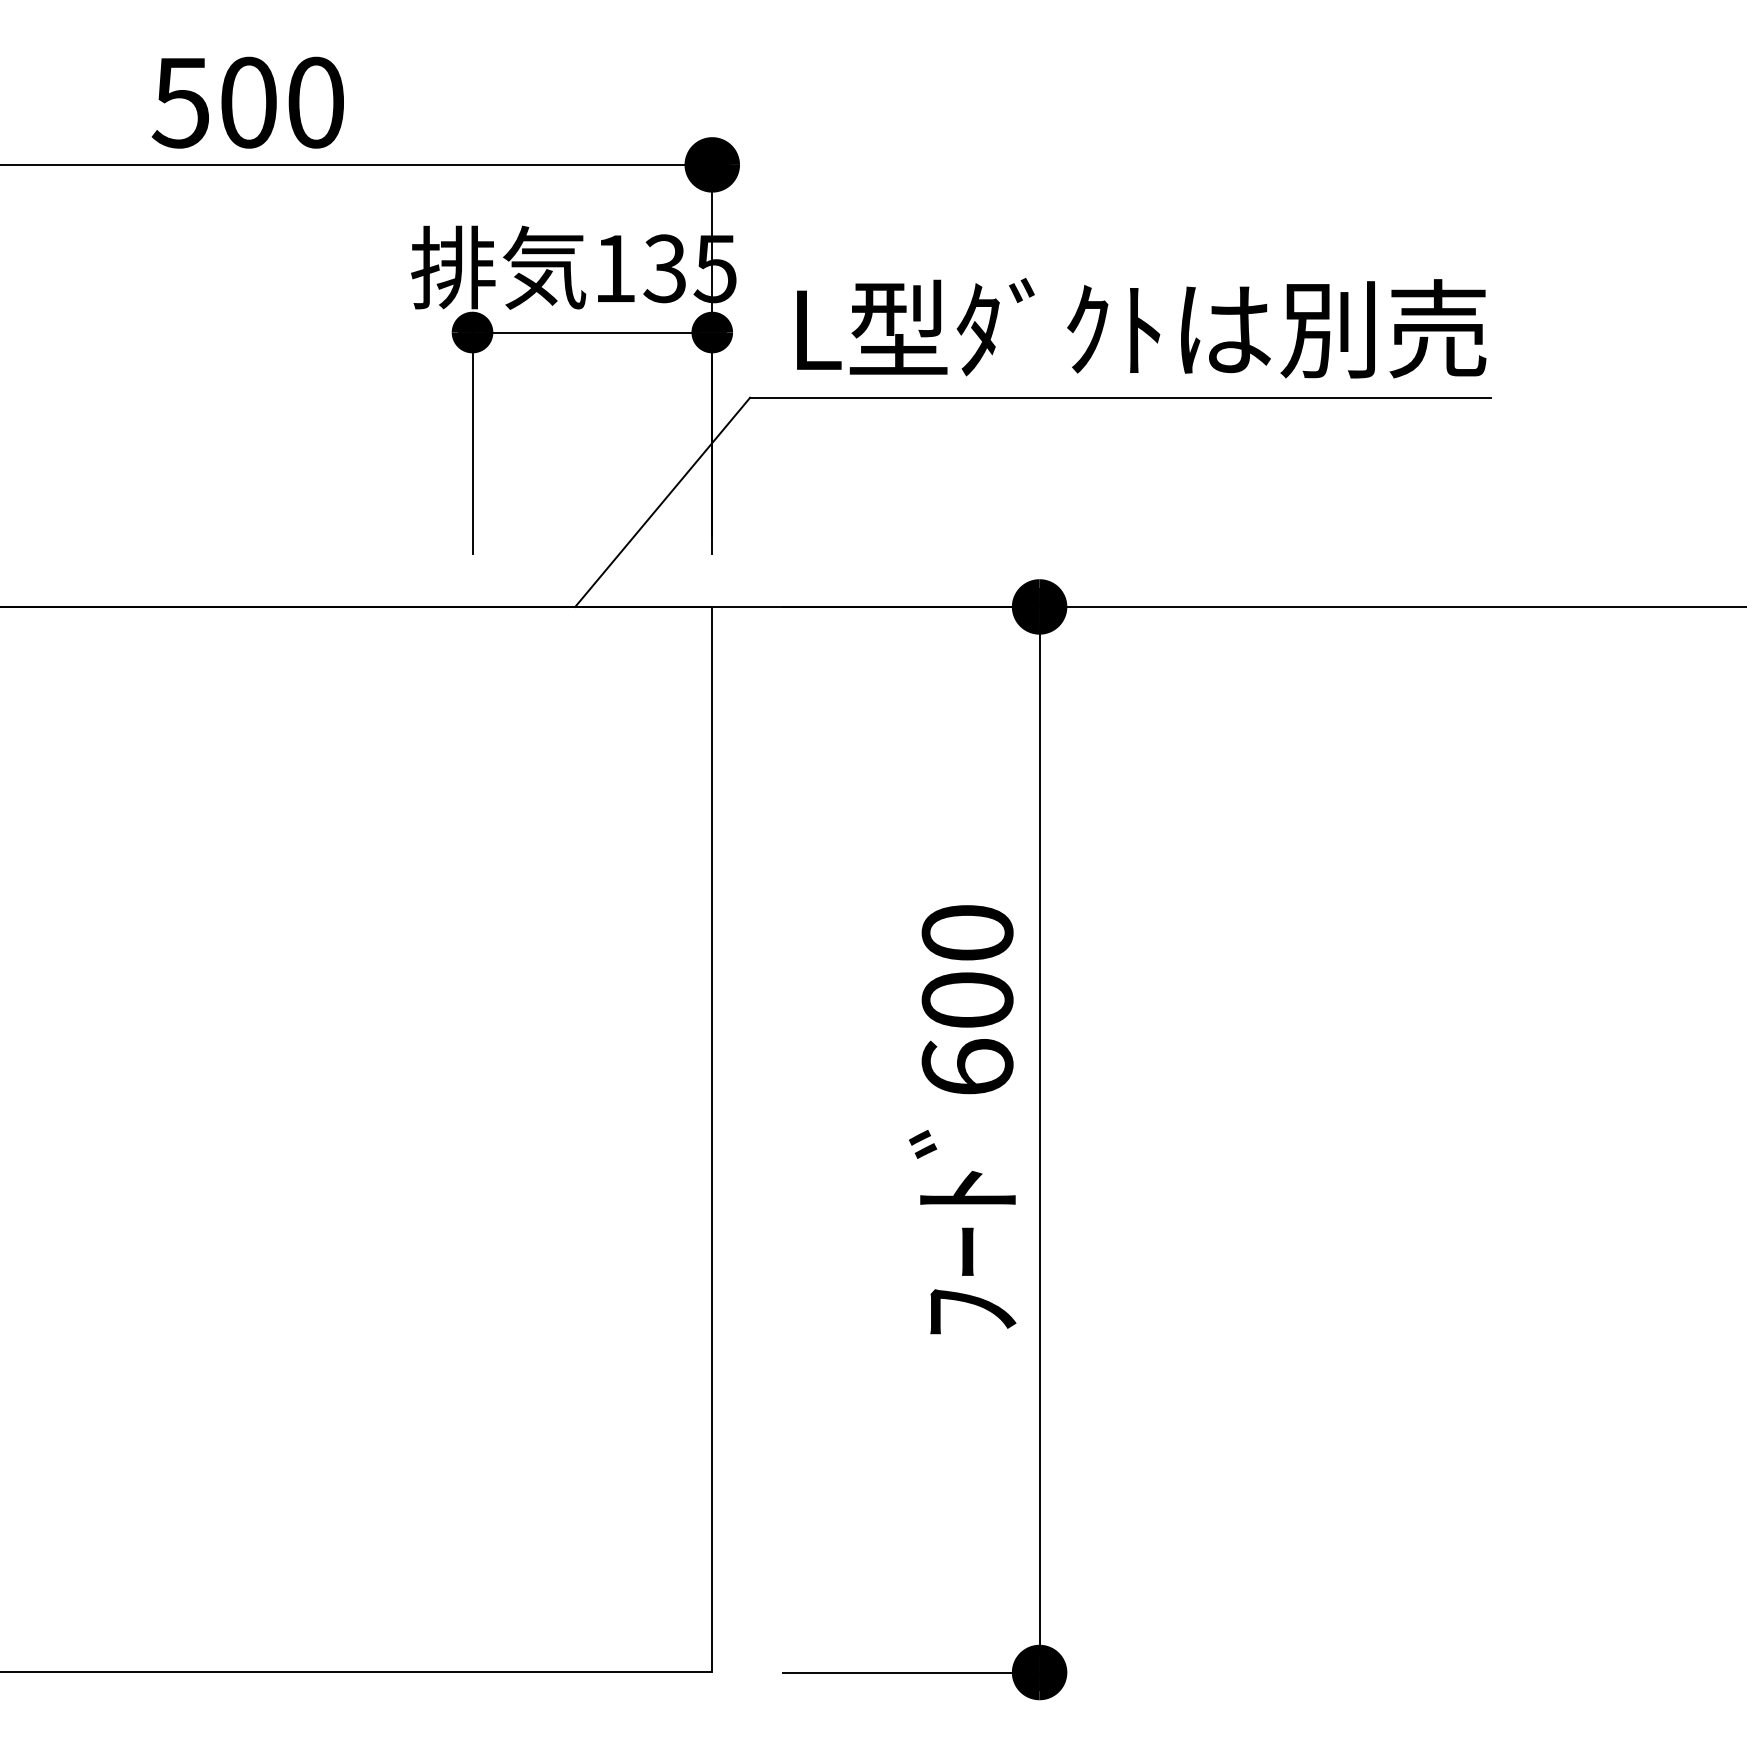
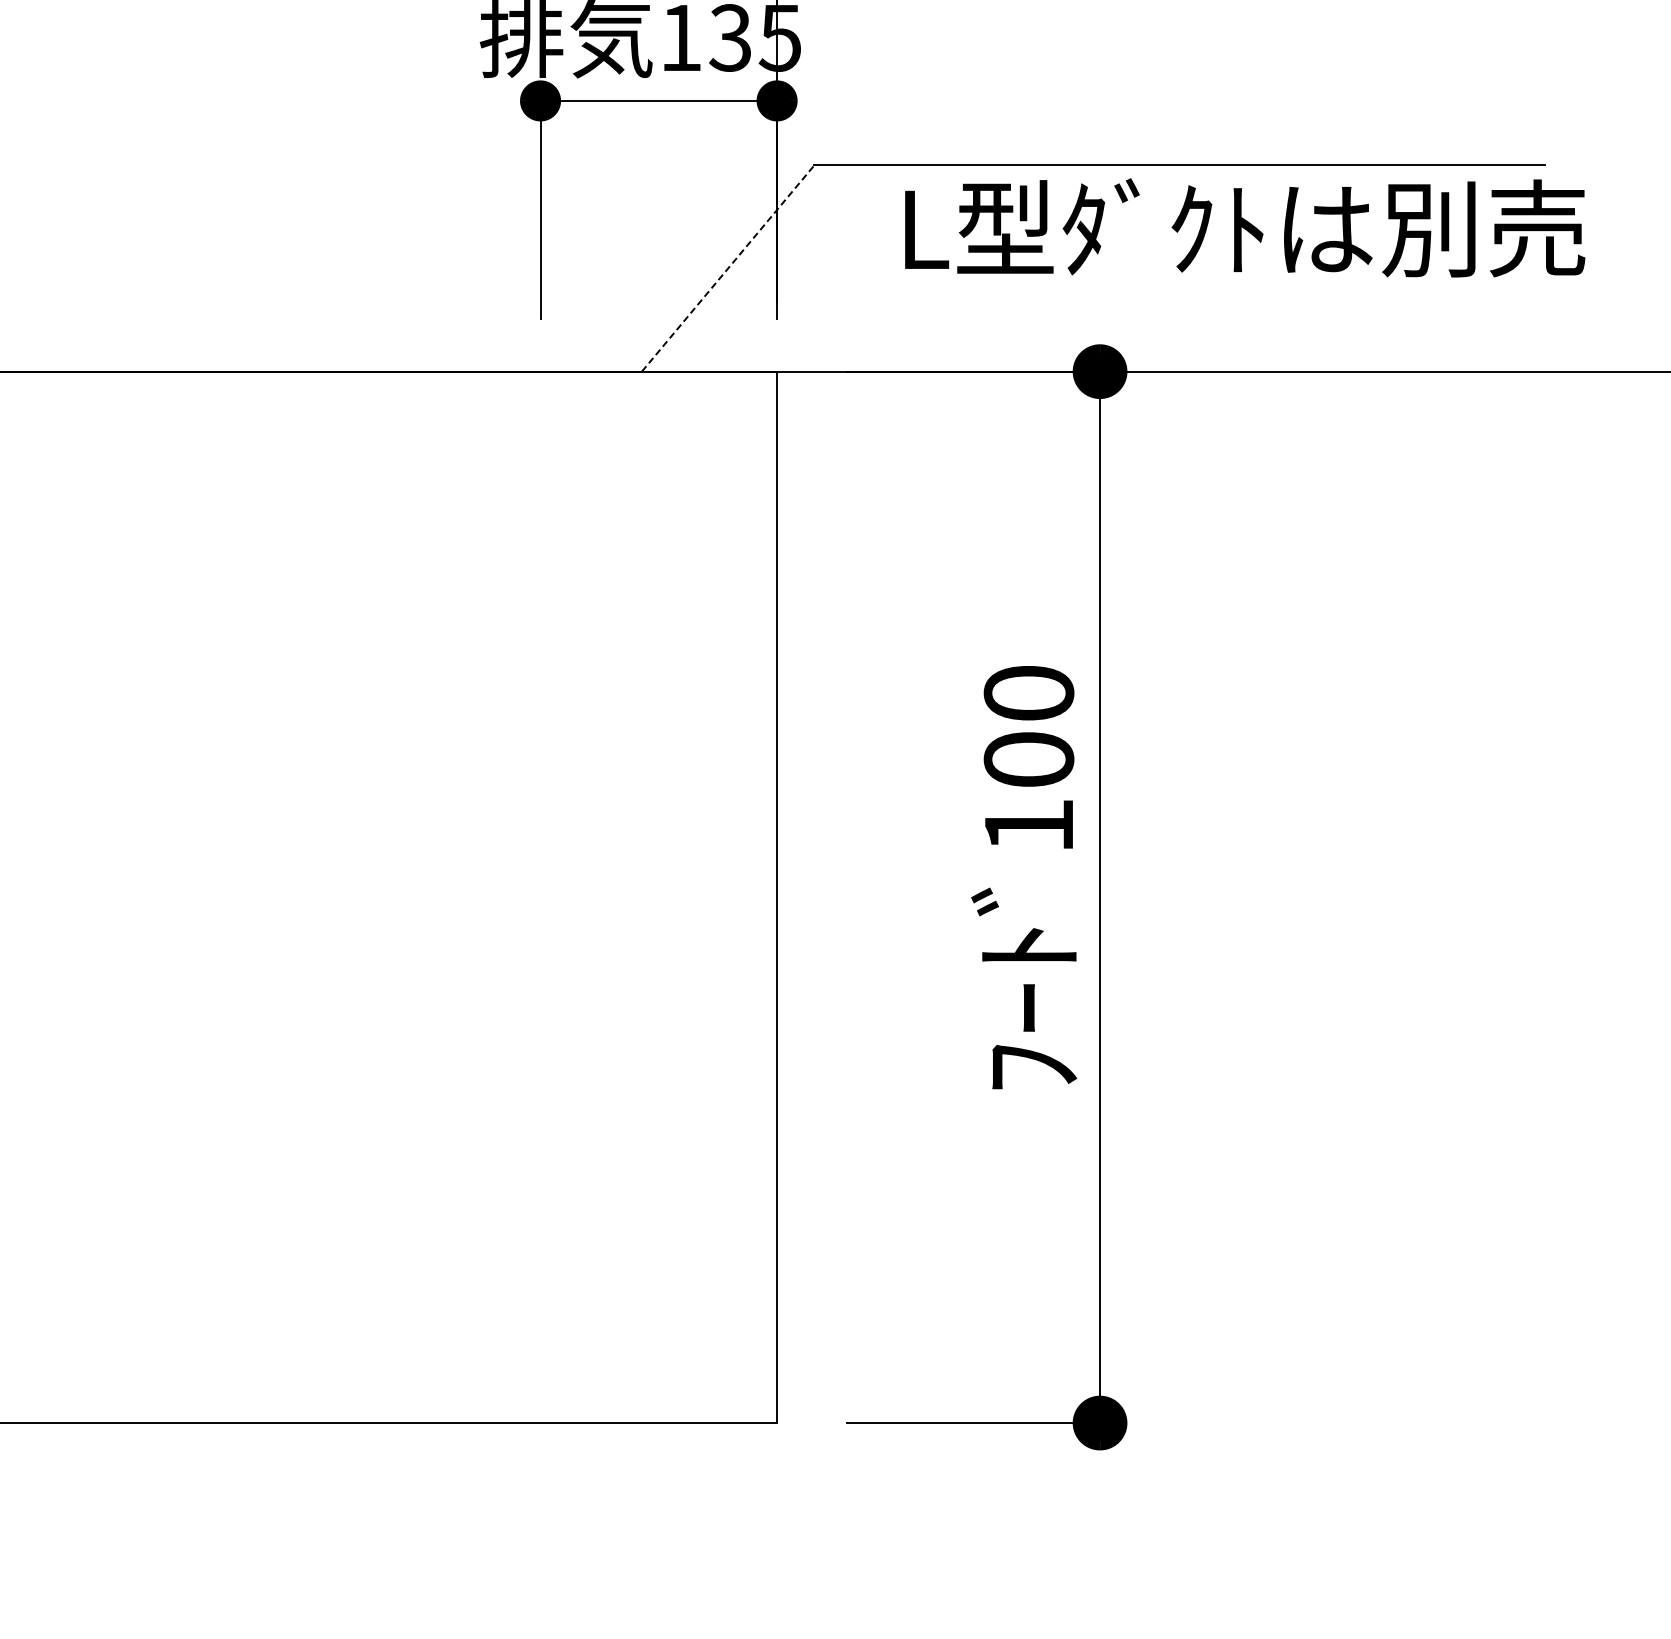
text: (1141, 328) -> (1245, 228), moved
line: (663, 501) -> (728, 267), solid -> dashed
text: (967, 1066) -> (1028, 825), 600 -> 100

